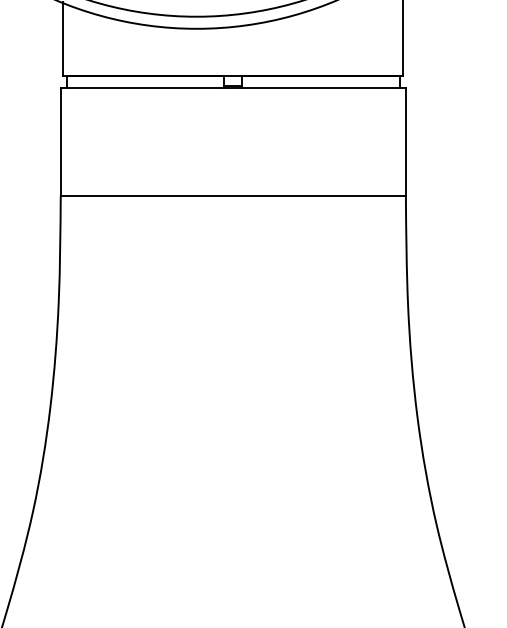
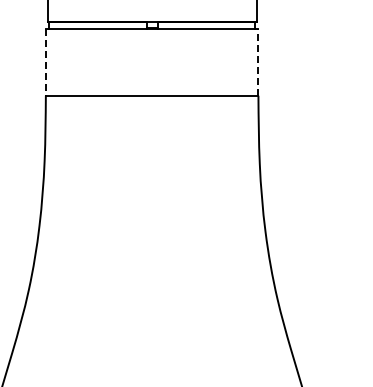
line: (406, 141) -> (258, 62), solid -> dashed
line: (60, 143) -> (45, 63), solid -> dashed

